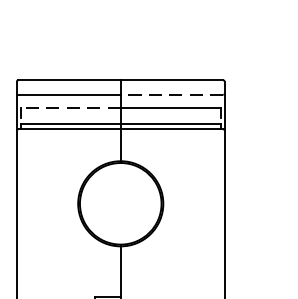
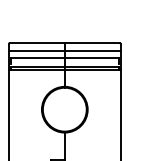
line: (172, 95) -> (92, 51), dashed -> solid
line: (69, 106) -> (37, 57), dashed -> solid

